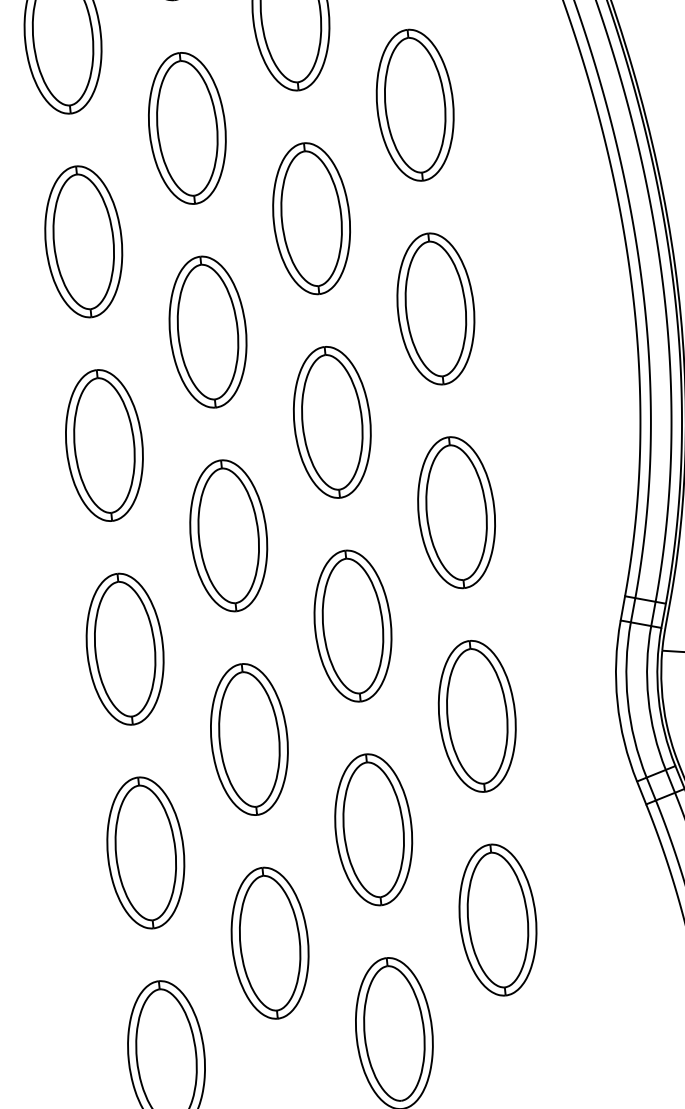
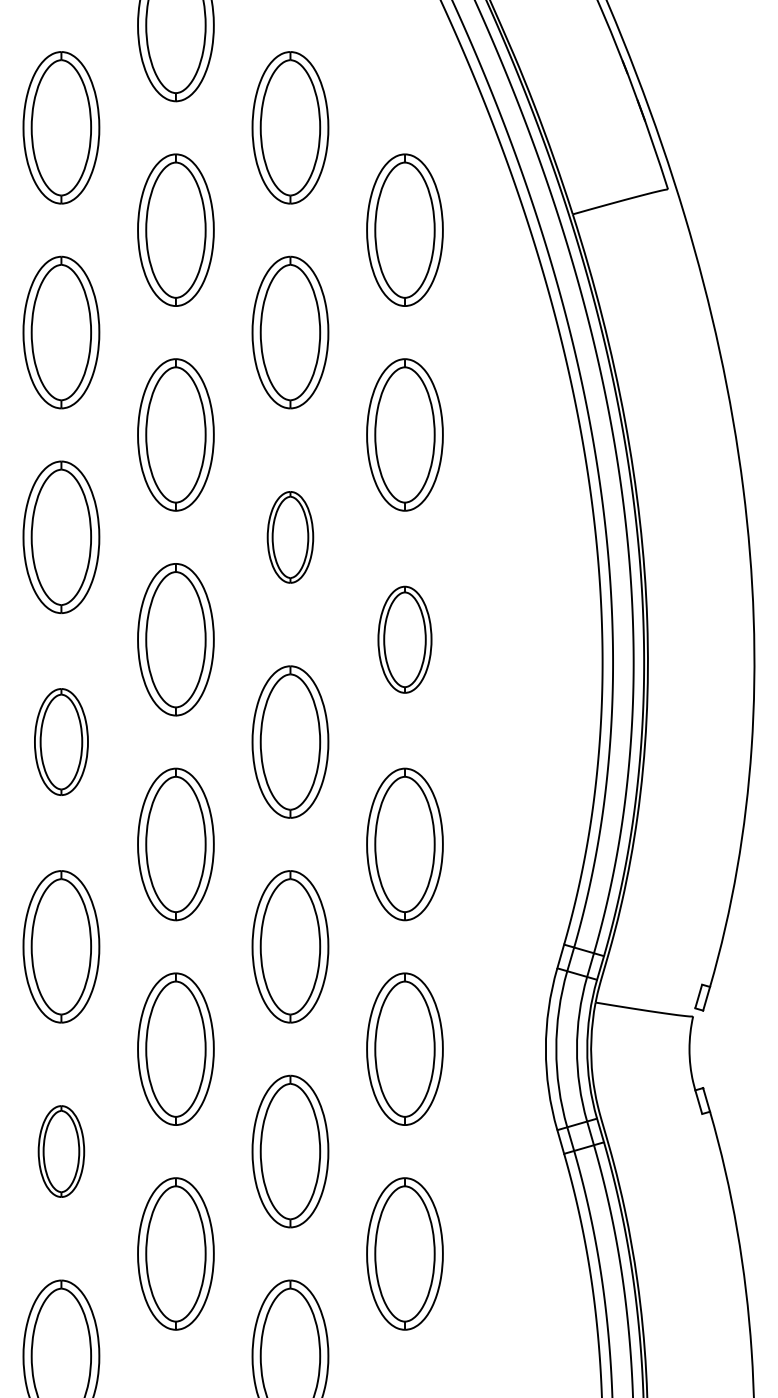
part: (311, 218) -> (290, 537), size x0.6
part: (435, 308) -> (404, 639), size x0.7
part: (104, 444) -> (61, 741), size x0.7
part: (145, 852) -> (61, 1151), size x0.6

